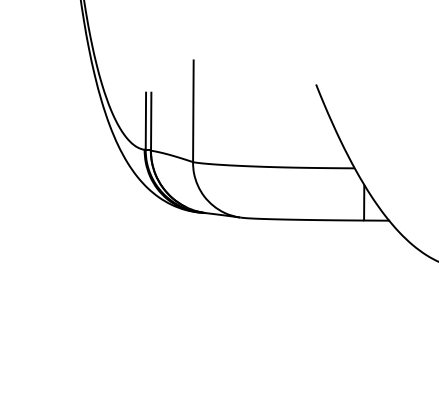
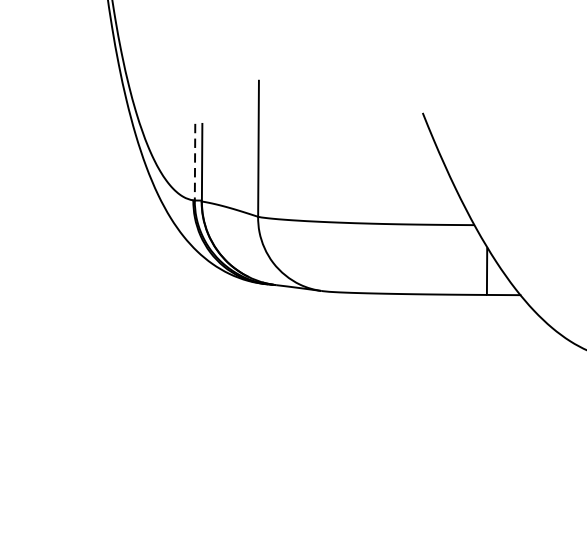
line: (145, 121) -> (194, 162), solid -> dashed

